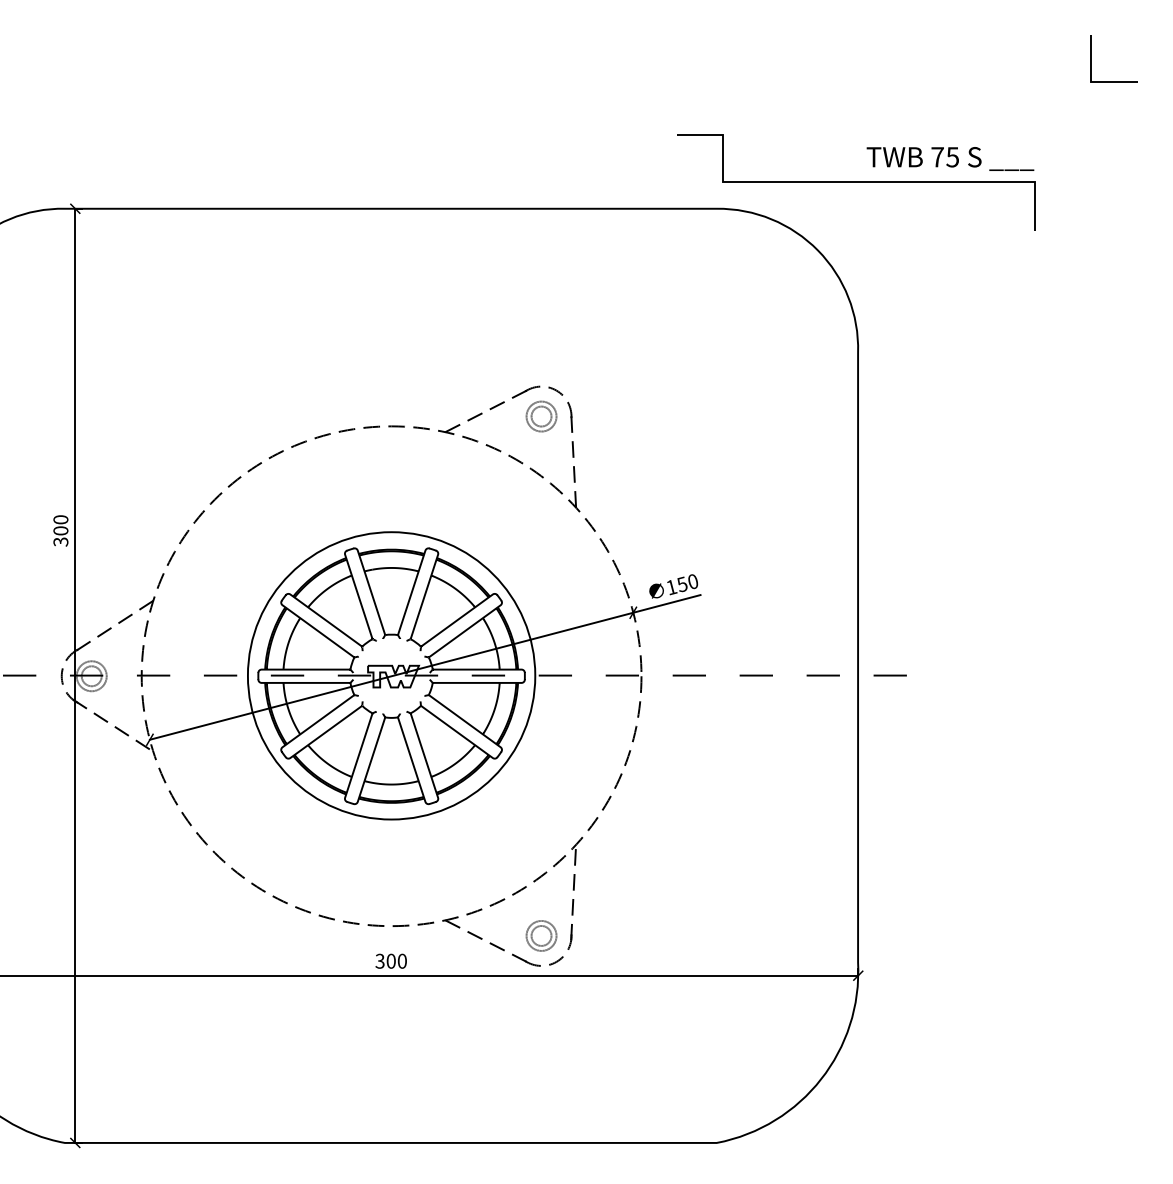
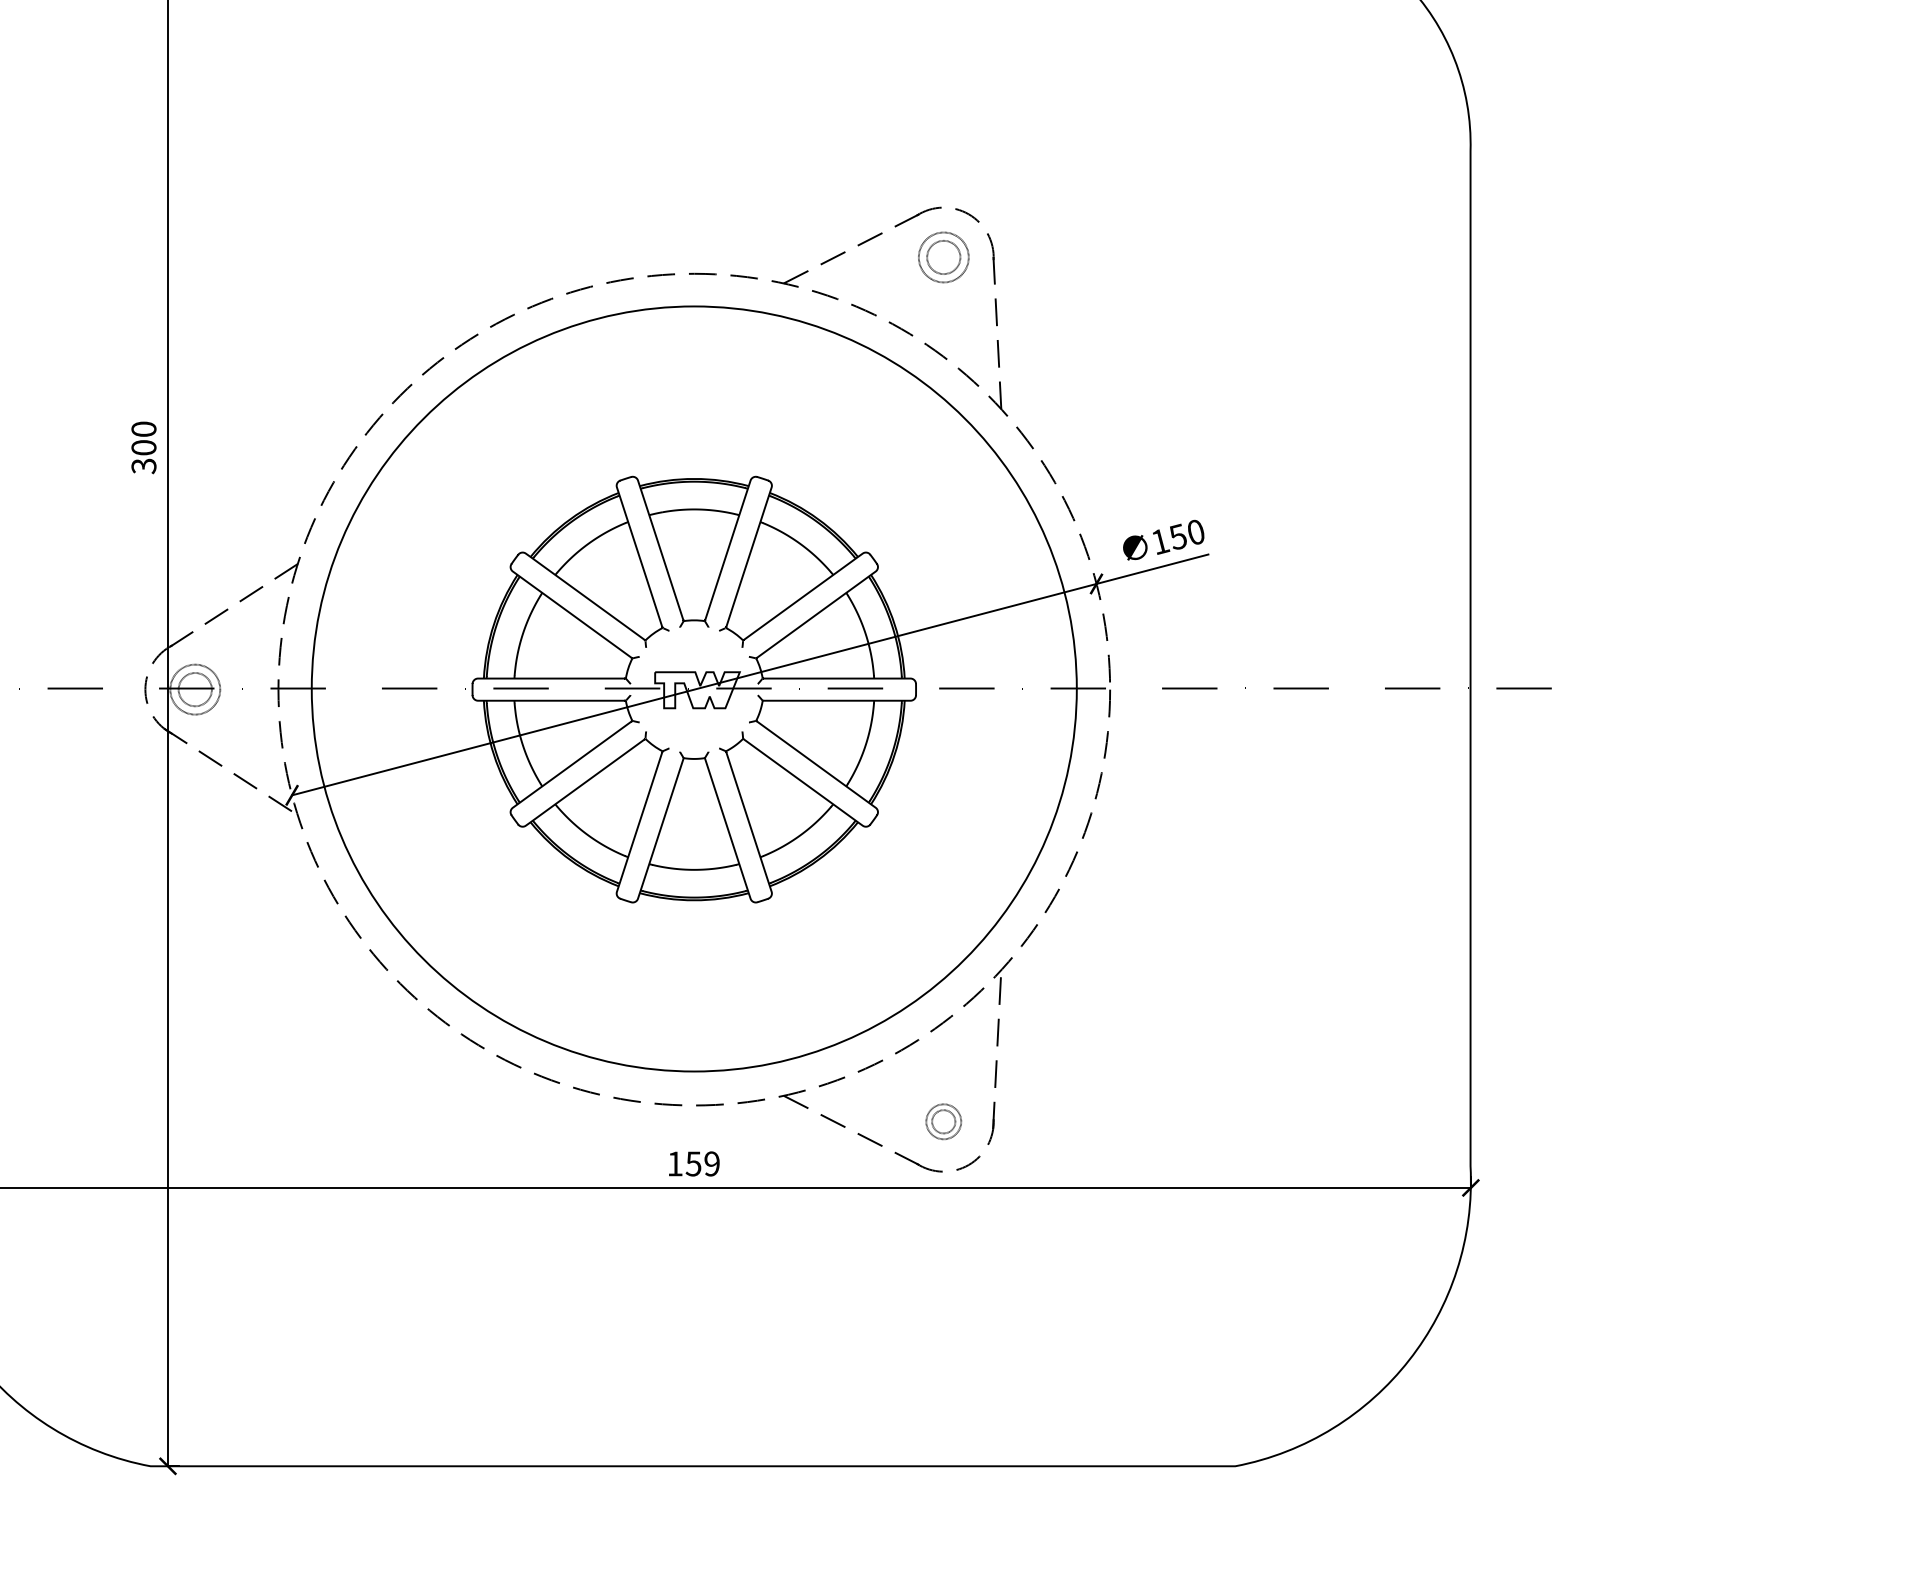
circle: (391, 675) -> (694, 688), size x1.6
part: (541, 935) -> (943, 1121), size x0.7
text: (390, 960) -> (692, 1162), 300 -> 159

